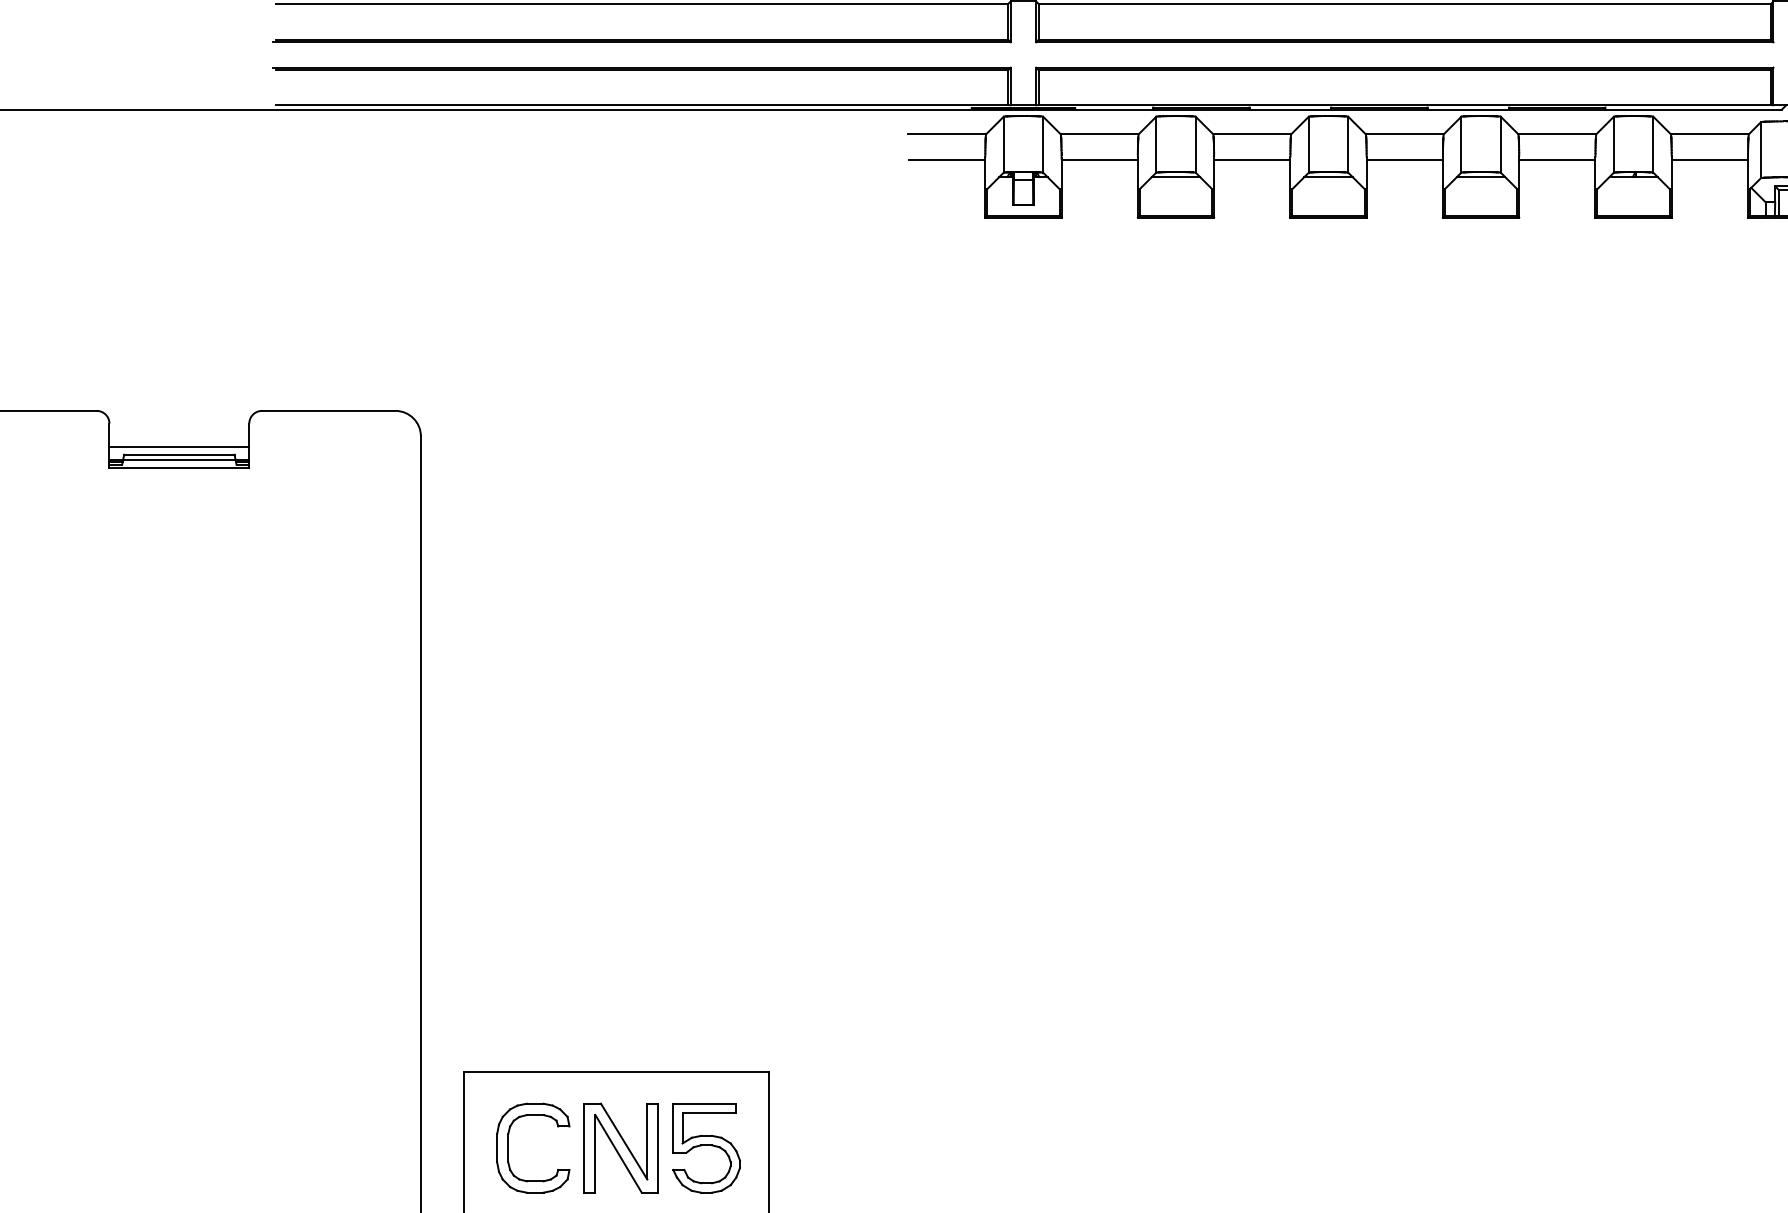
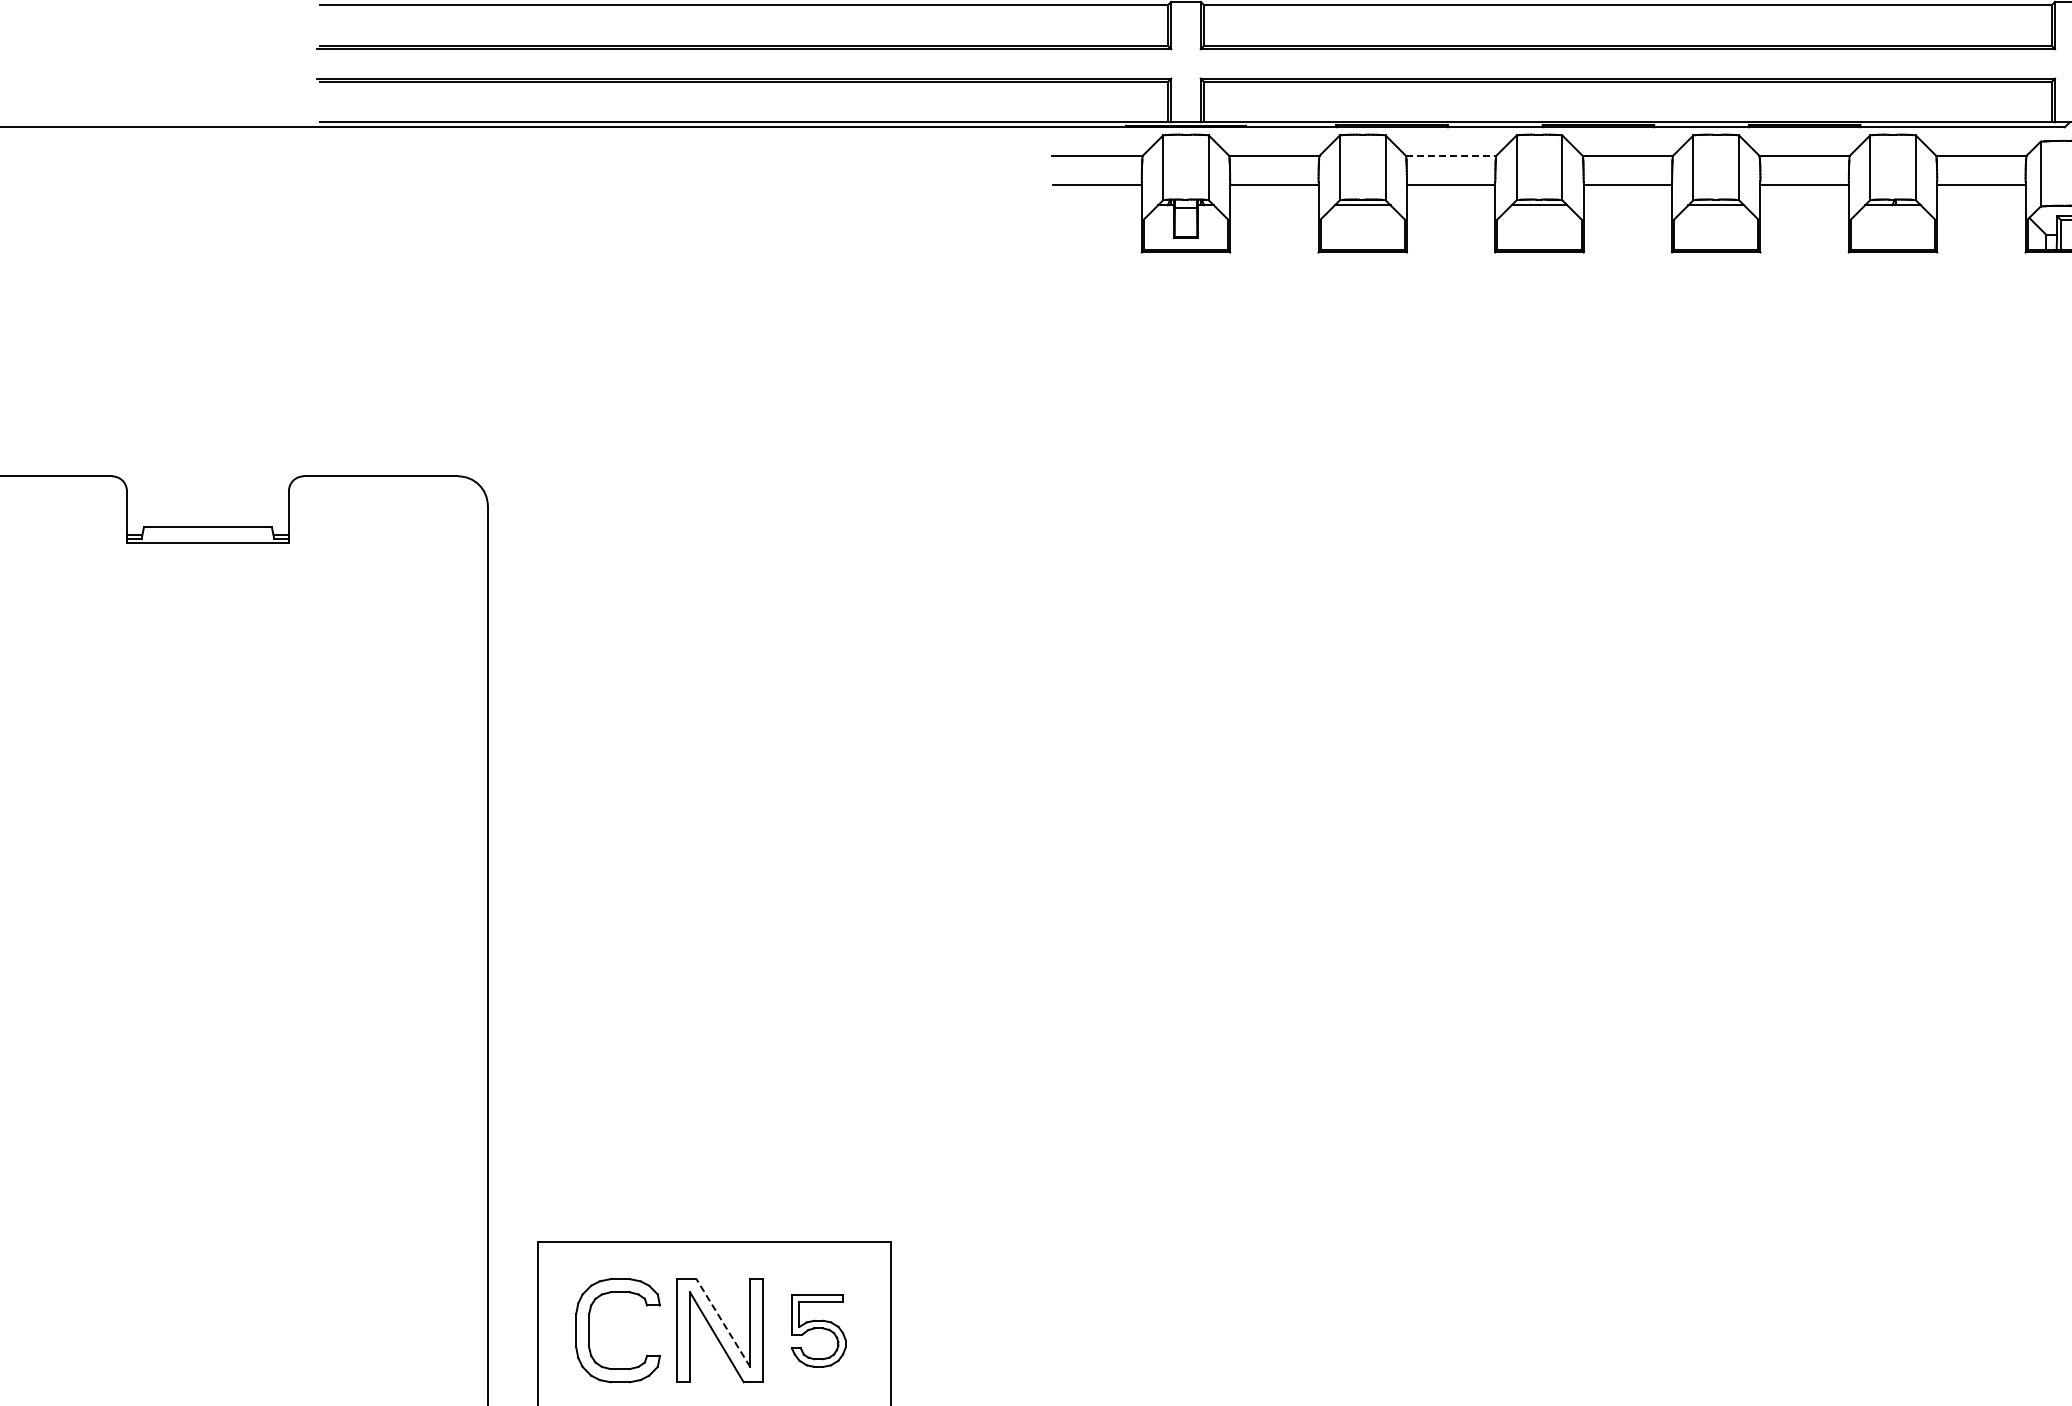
line: (1252, 134) -> (1451, 155), solid -> dashed
line: (179, 446) -> (207, 517), removed
line: (179, 459) -> (207, 532), removed
line: (624, 1141) -> (723, 1322), solid -> dashed
part: (706, 1148) -> (818, 1330), size x0.7

